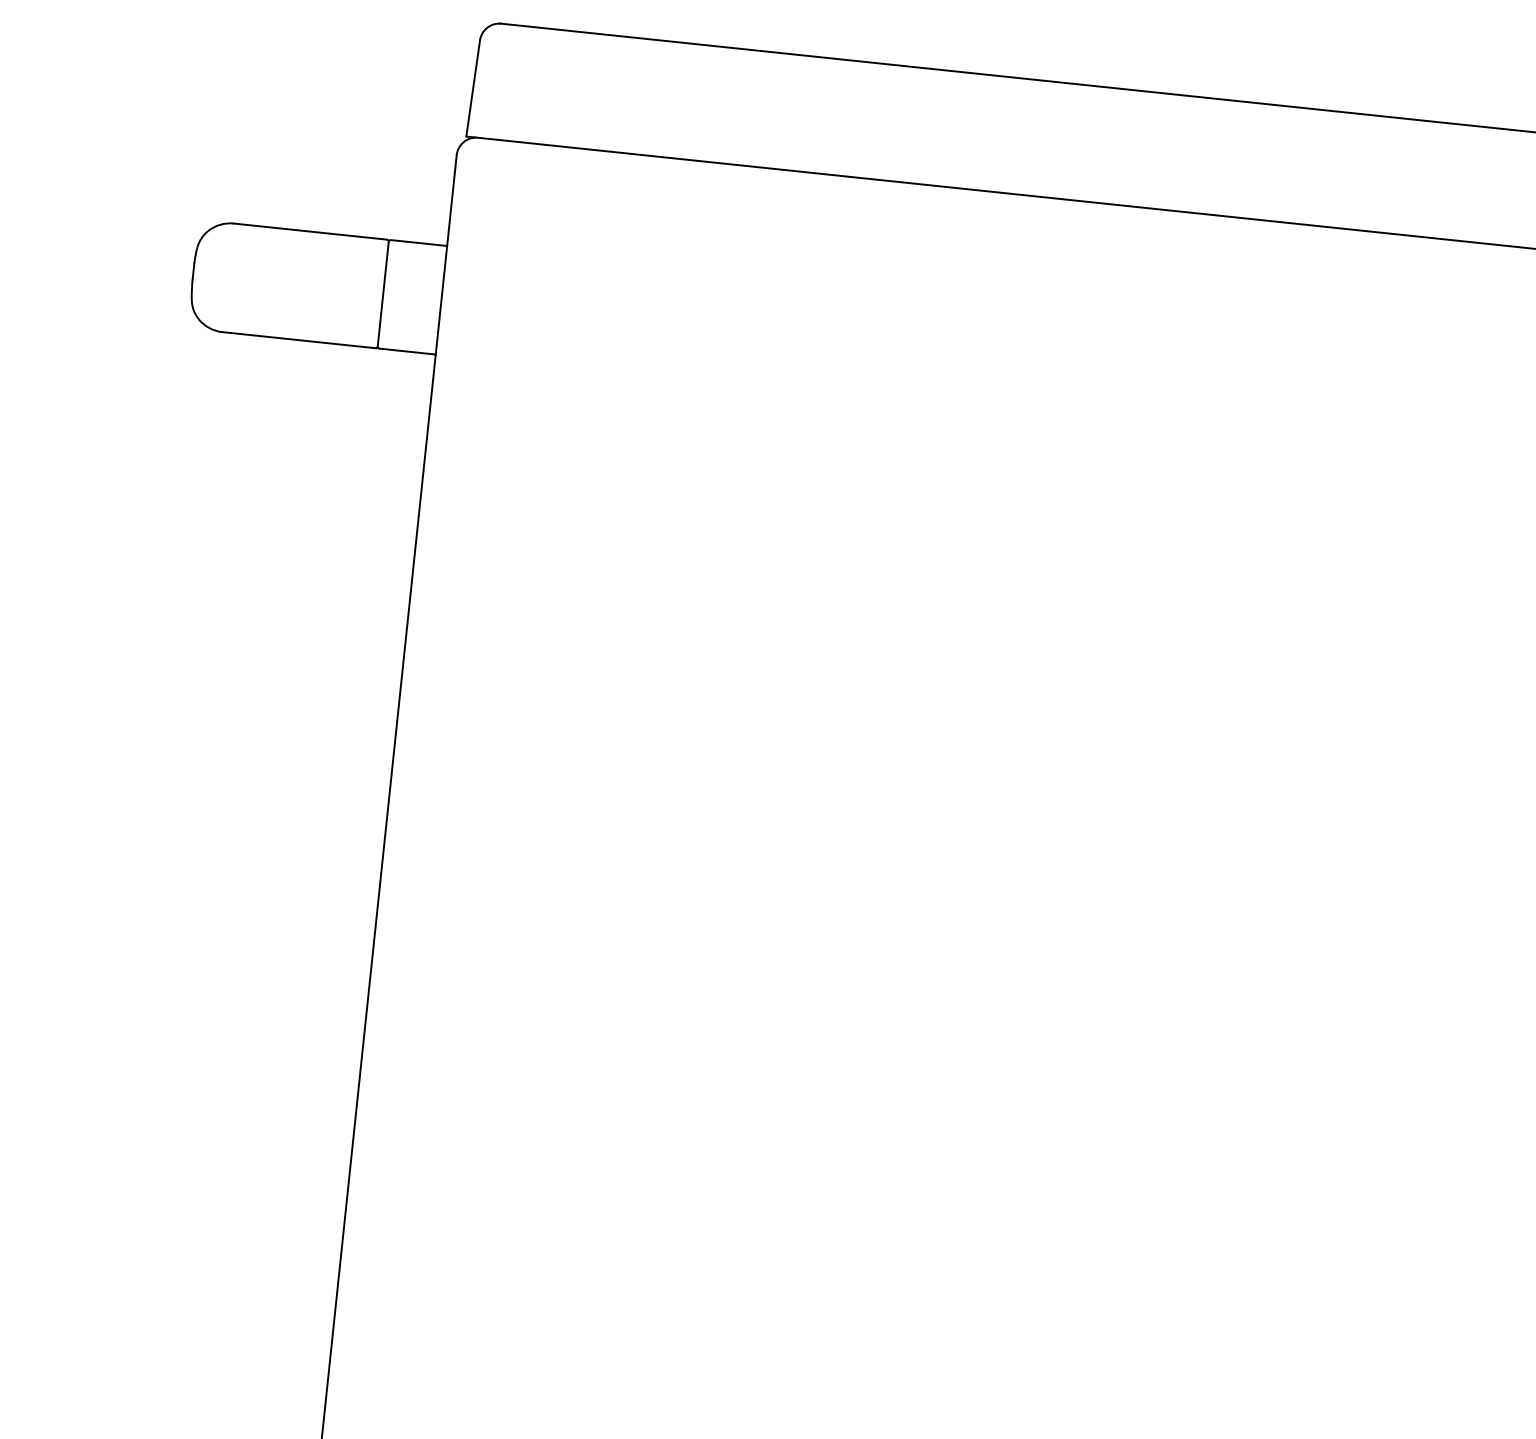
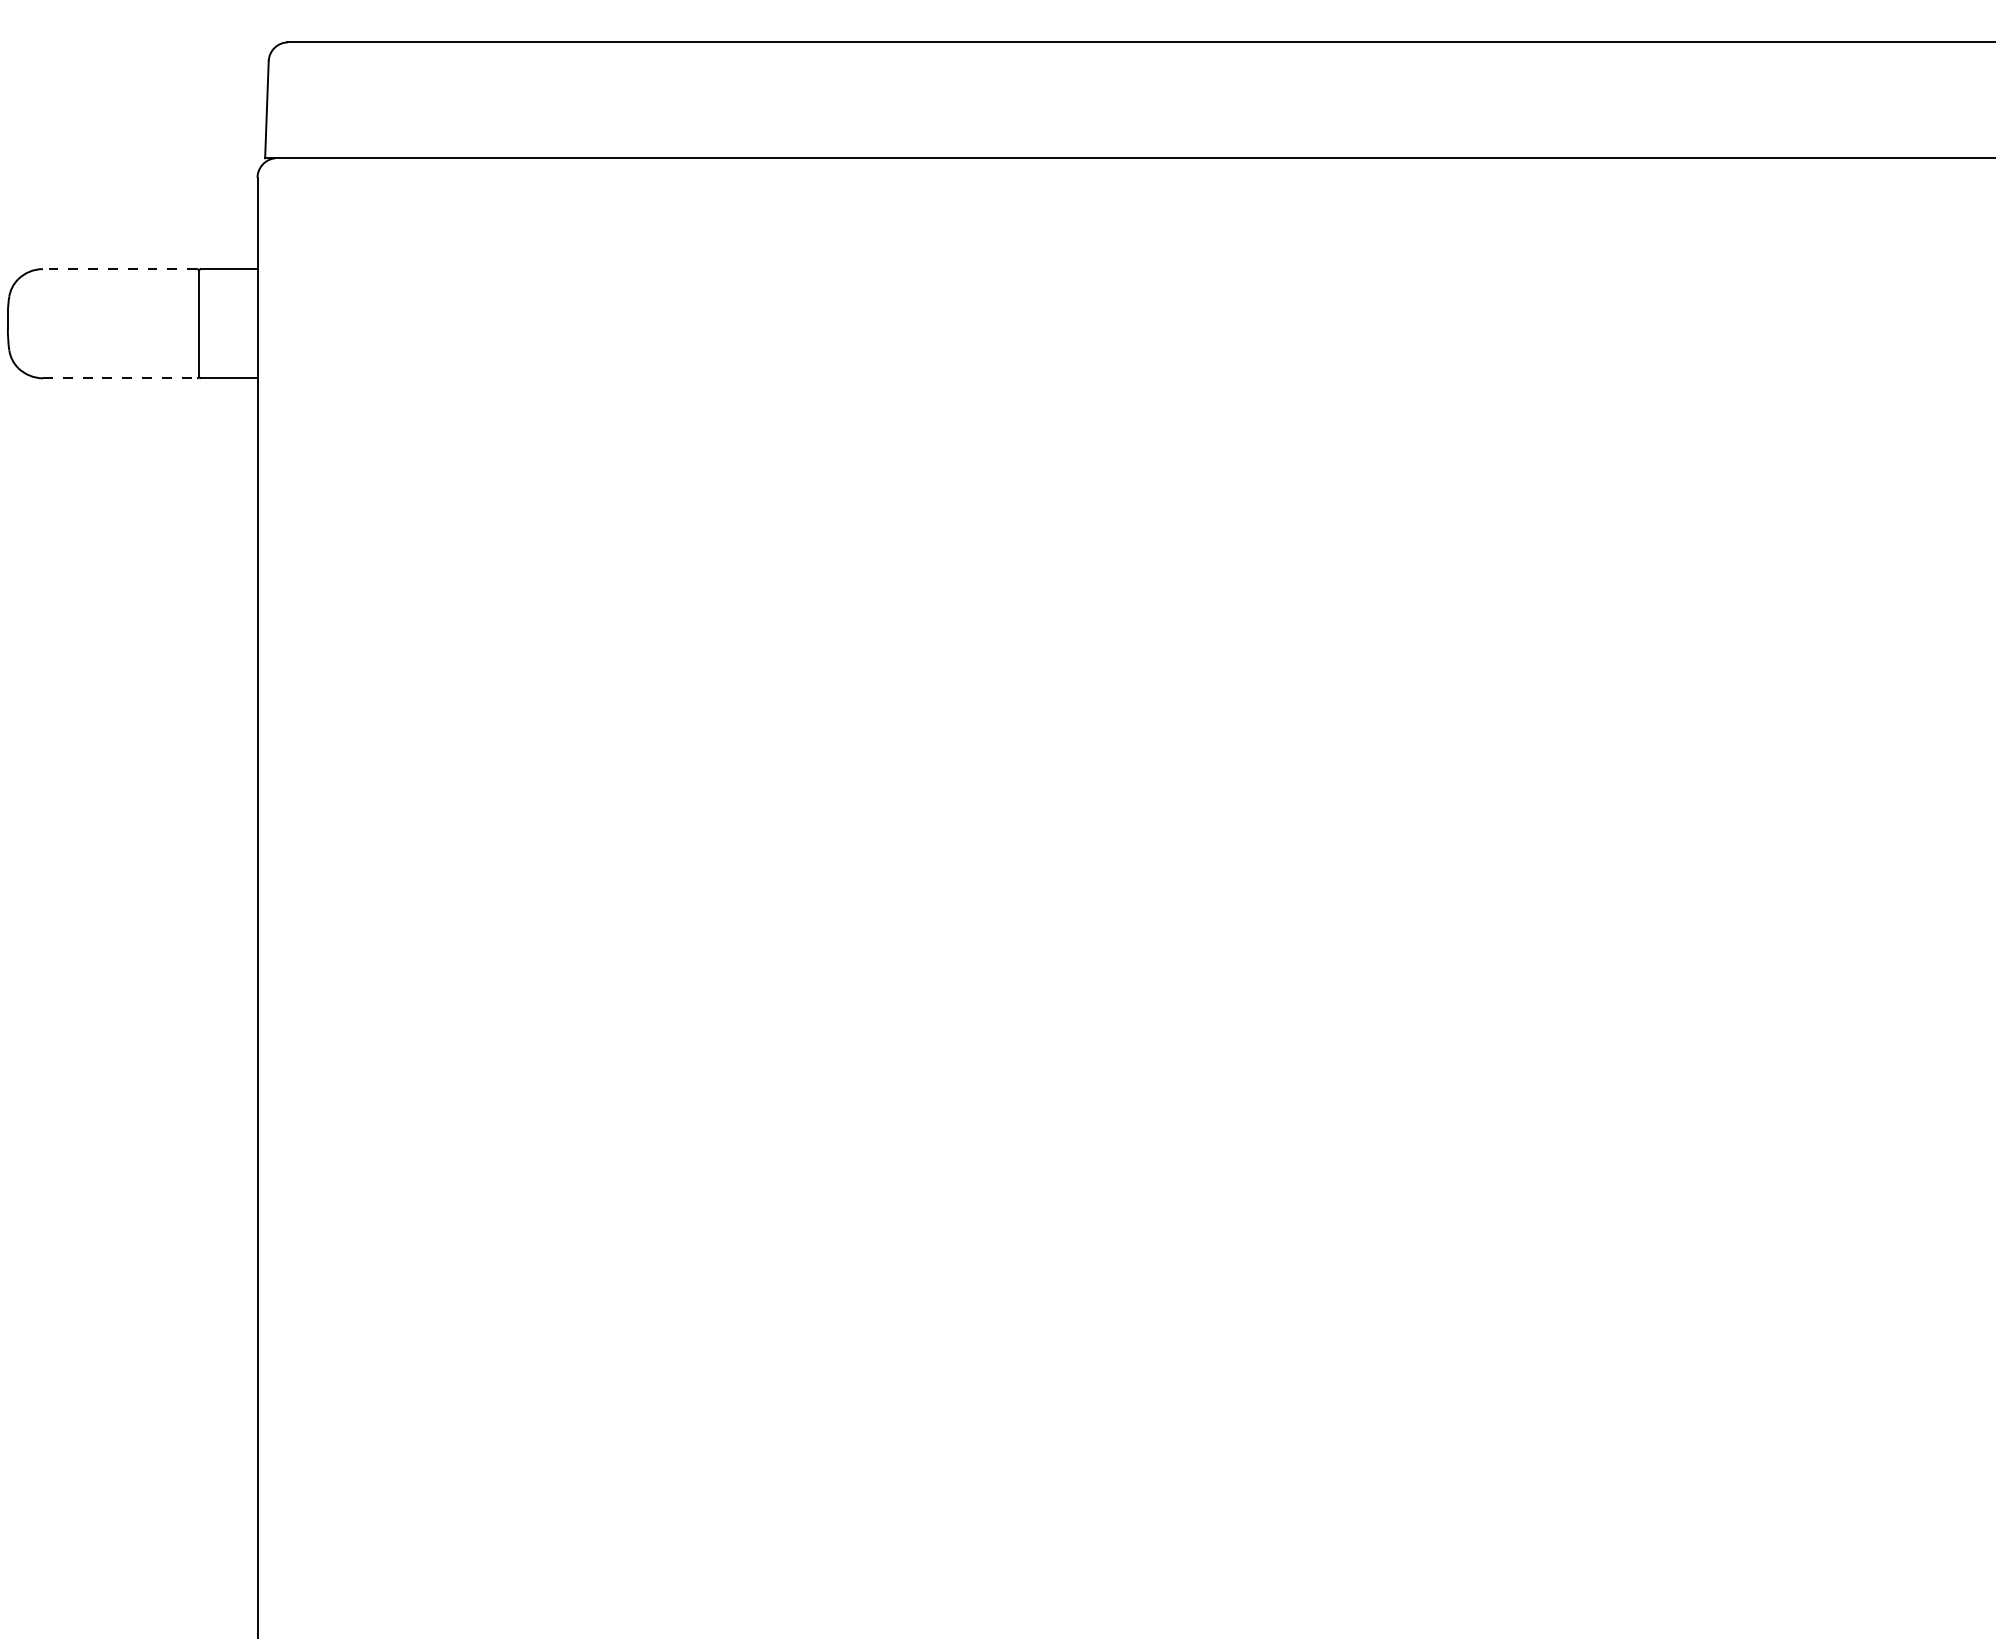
line: (309, 231) -> (119, 269), solid -> dashed
line: (299, 340) -> (120, 378), solid -> dashed

